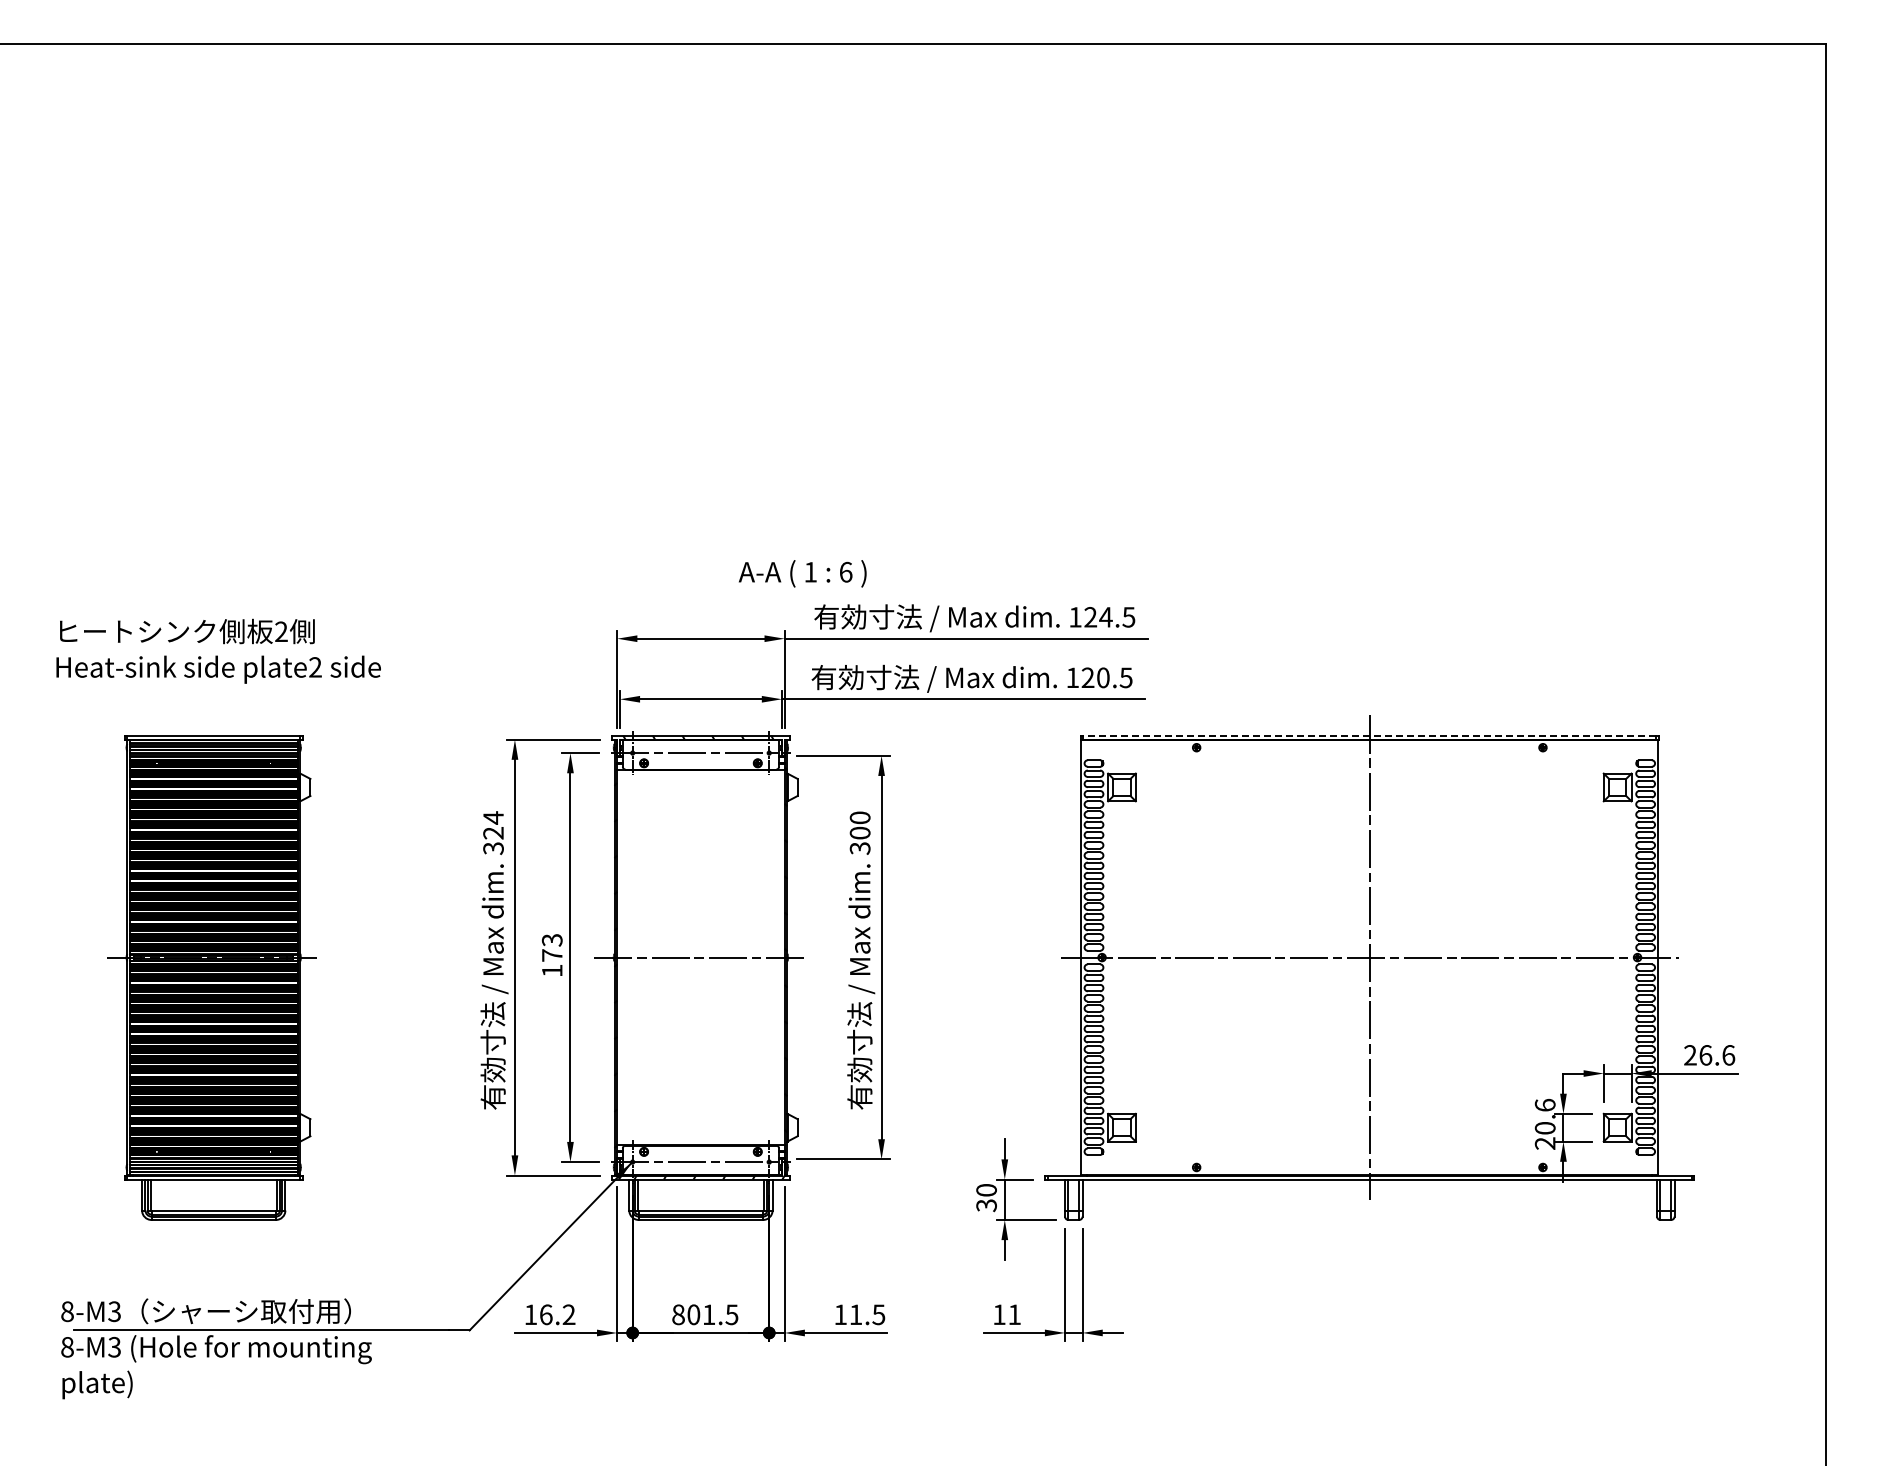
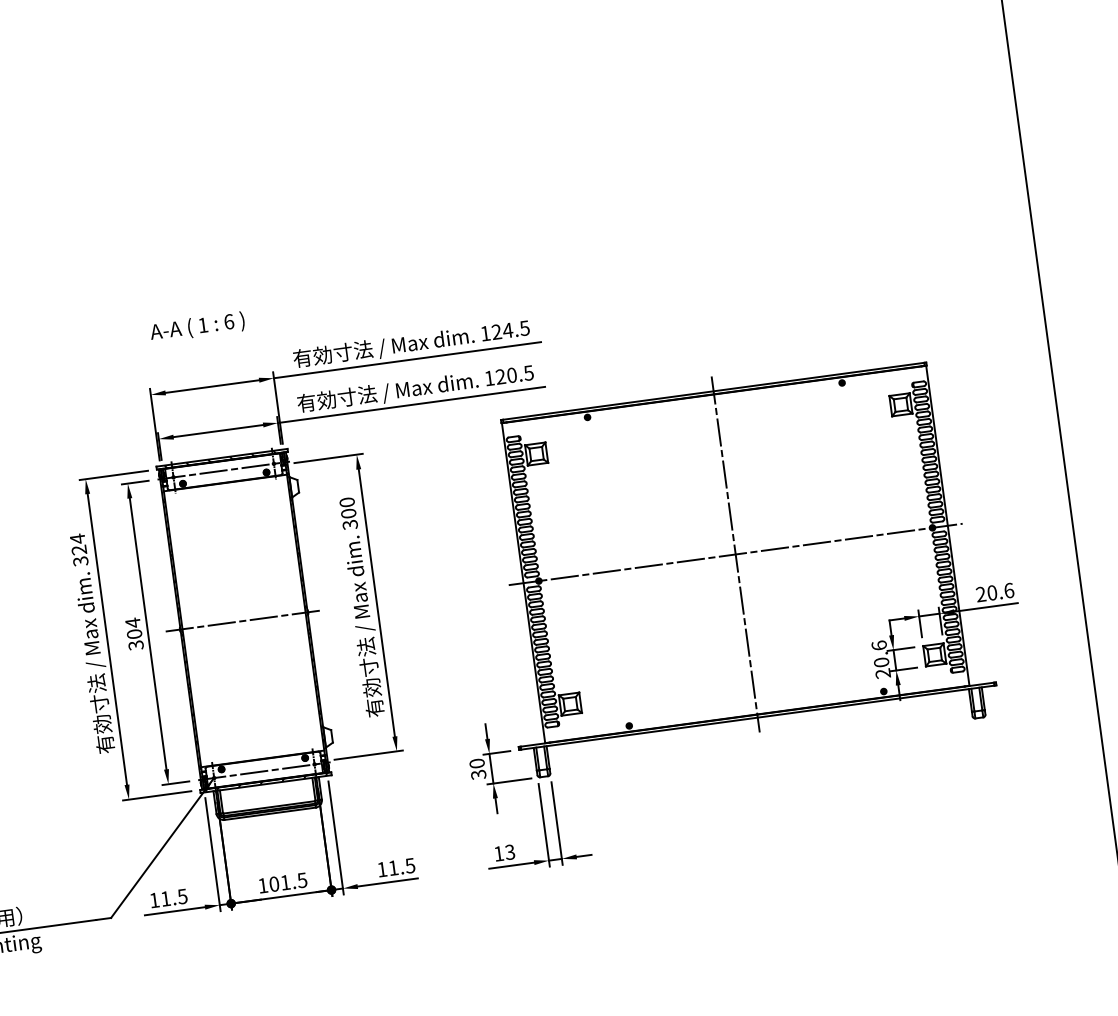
text: (802, 573) -> (197, 327), moved
line: (1369, 735) -> (713, 391), dashed -> solid
text: (551, 955) -> (134, 634), 173 -> 304
text: (1705, 1055) -> (992, 593), 26.6 -> 20.6
text: (557, 1314) -> (174, 897), 16.2 -> 11.5
text: (678, 1314) -> (263, 885), 801.5 -> 101.5
text: (1014, 1314) -> (510, 852), 11 -> 13

